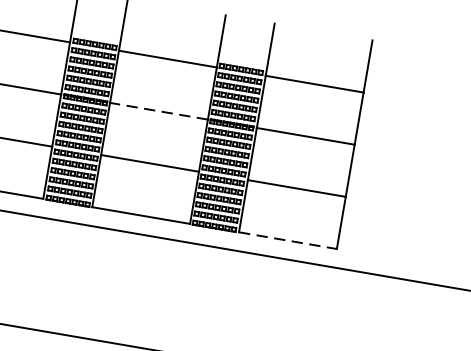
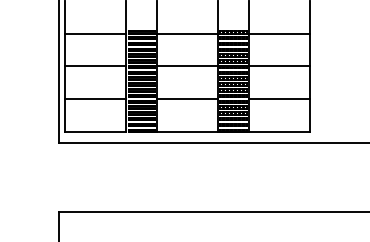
line: (158, 111) -> (187, 66), dashed -> solid
line: (287, 240) -> (279, 131), dashed -> solid

